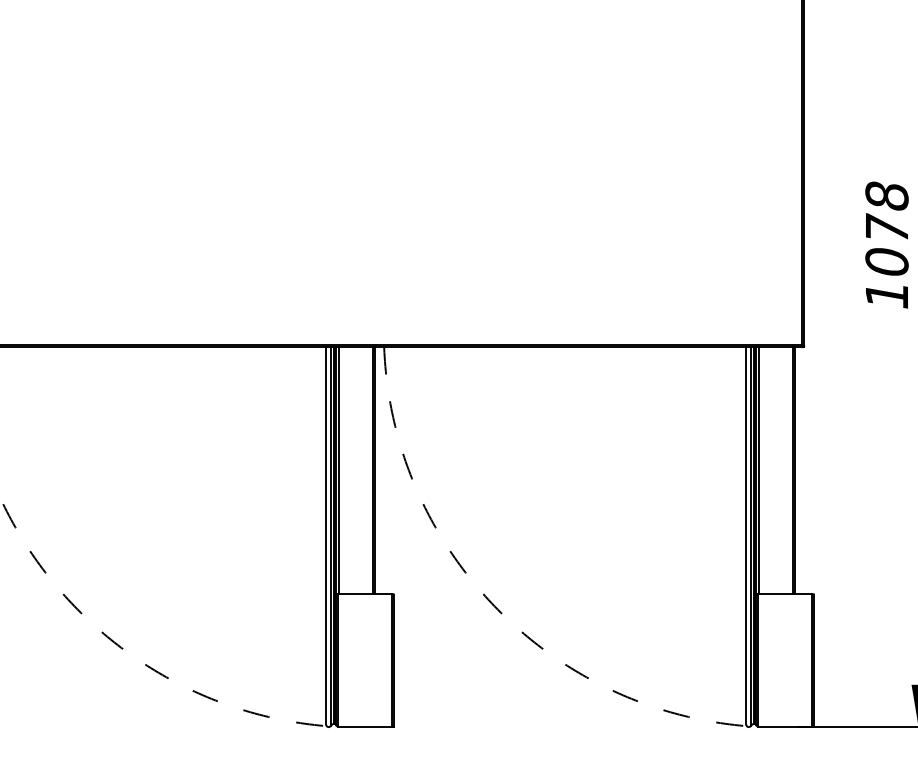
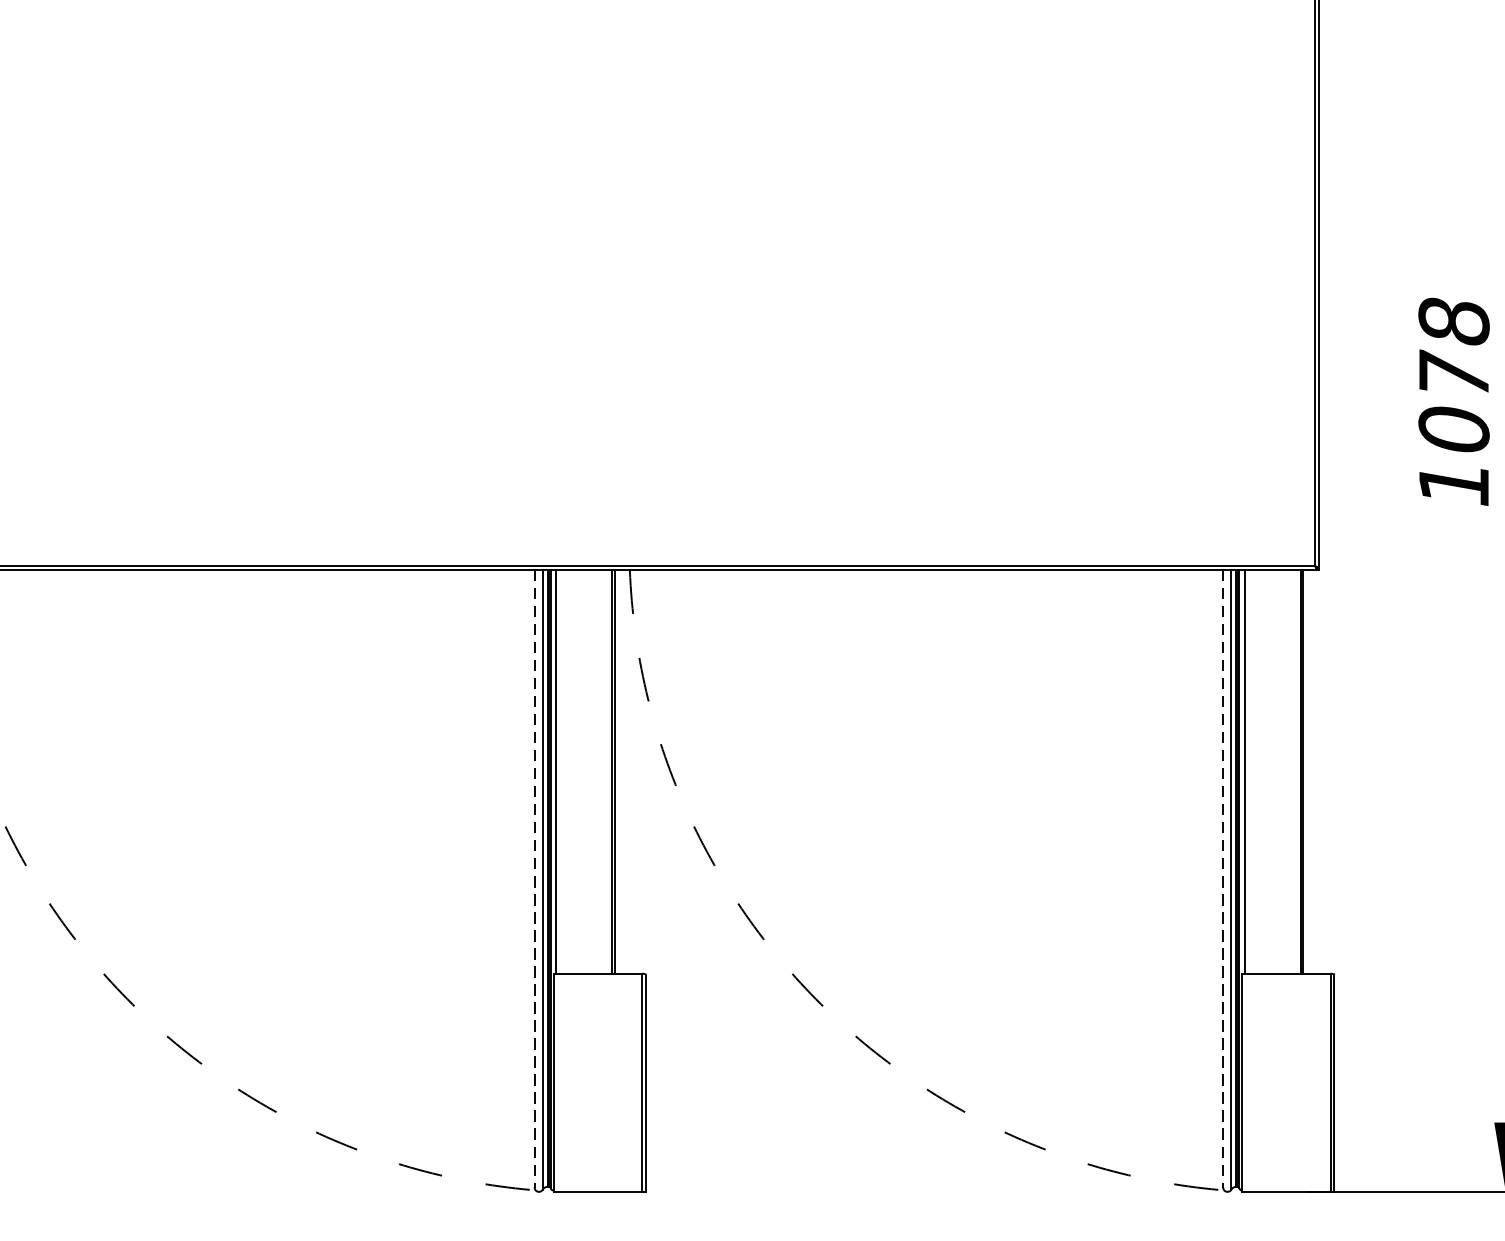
line: (326, 535) -> (535, 877), solid -> dashed
line: (746, 535) -> (1223, 877), solid -> dashed

